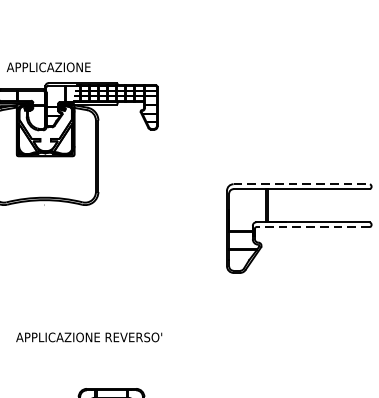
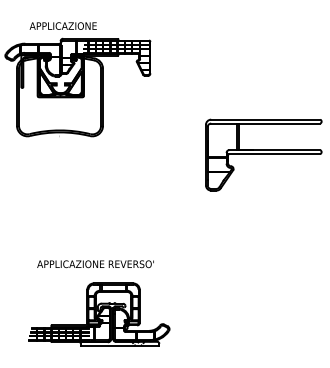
line: (301, 184) -> (265, 119), dashed -> solid
line: (312, 227) -> (274, 154), dashed -> solid
text: (89, 337) -> (95, 264), moved

